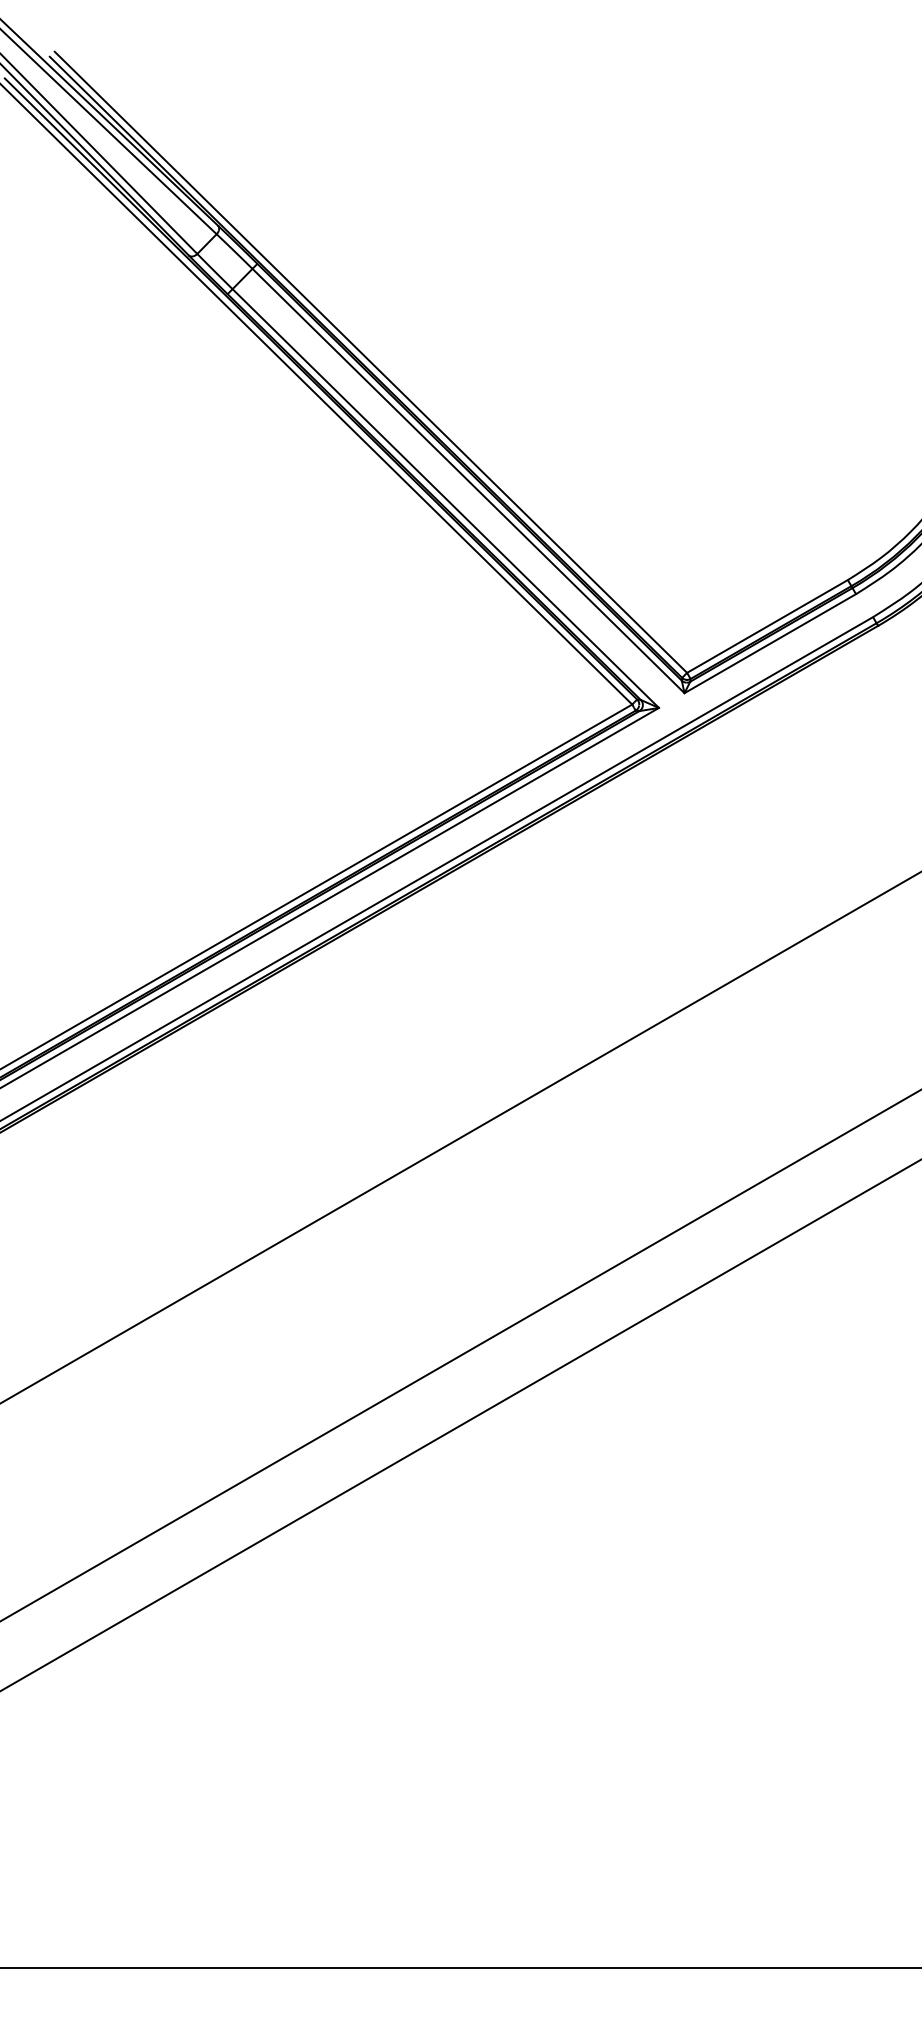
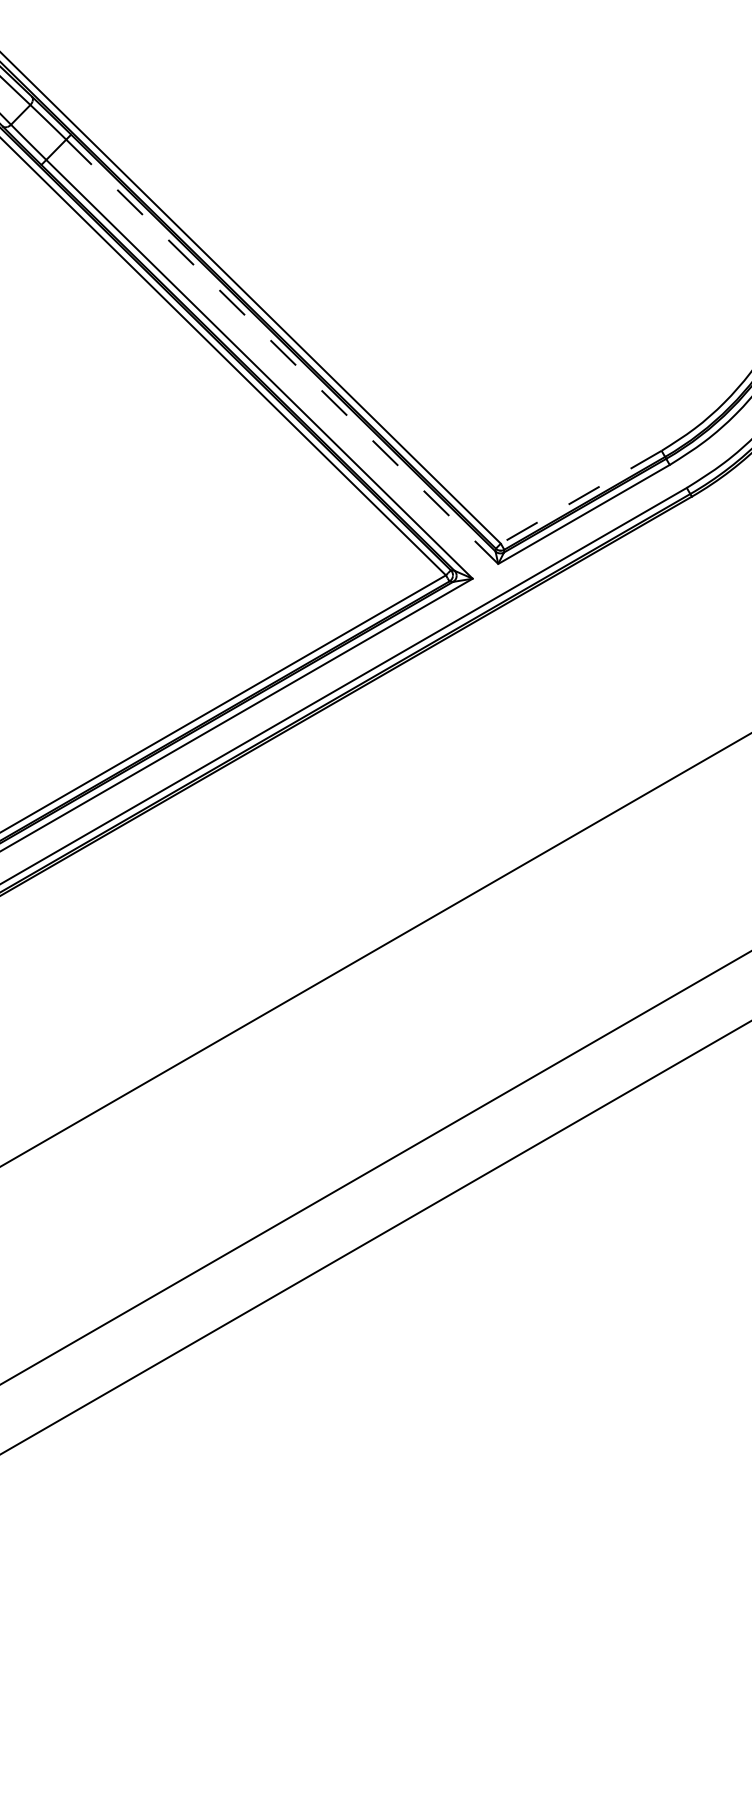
line: (468, 481) -> (282, 352), solid -> dashed
line: (767, 626) -> (581, 497), solid -> dashed

